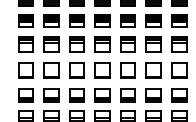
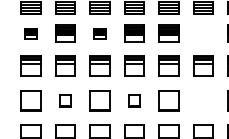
part: (25, 20) -> (30, 33), size x0.6
part: (76, 20) -> (99, 33), size x0.6
part: (153, 20) -> (203, 33), removed
part: (51, 70) -> (65, 100), size x0.6
part: (102, 70) -> (134, 100), size x0.6
part: (153, 70) -> (203, 100), removed

